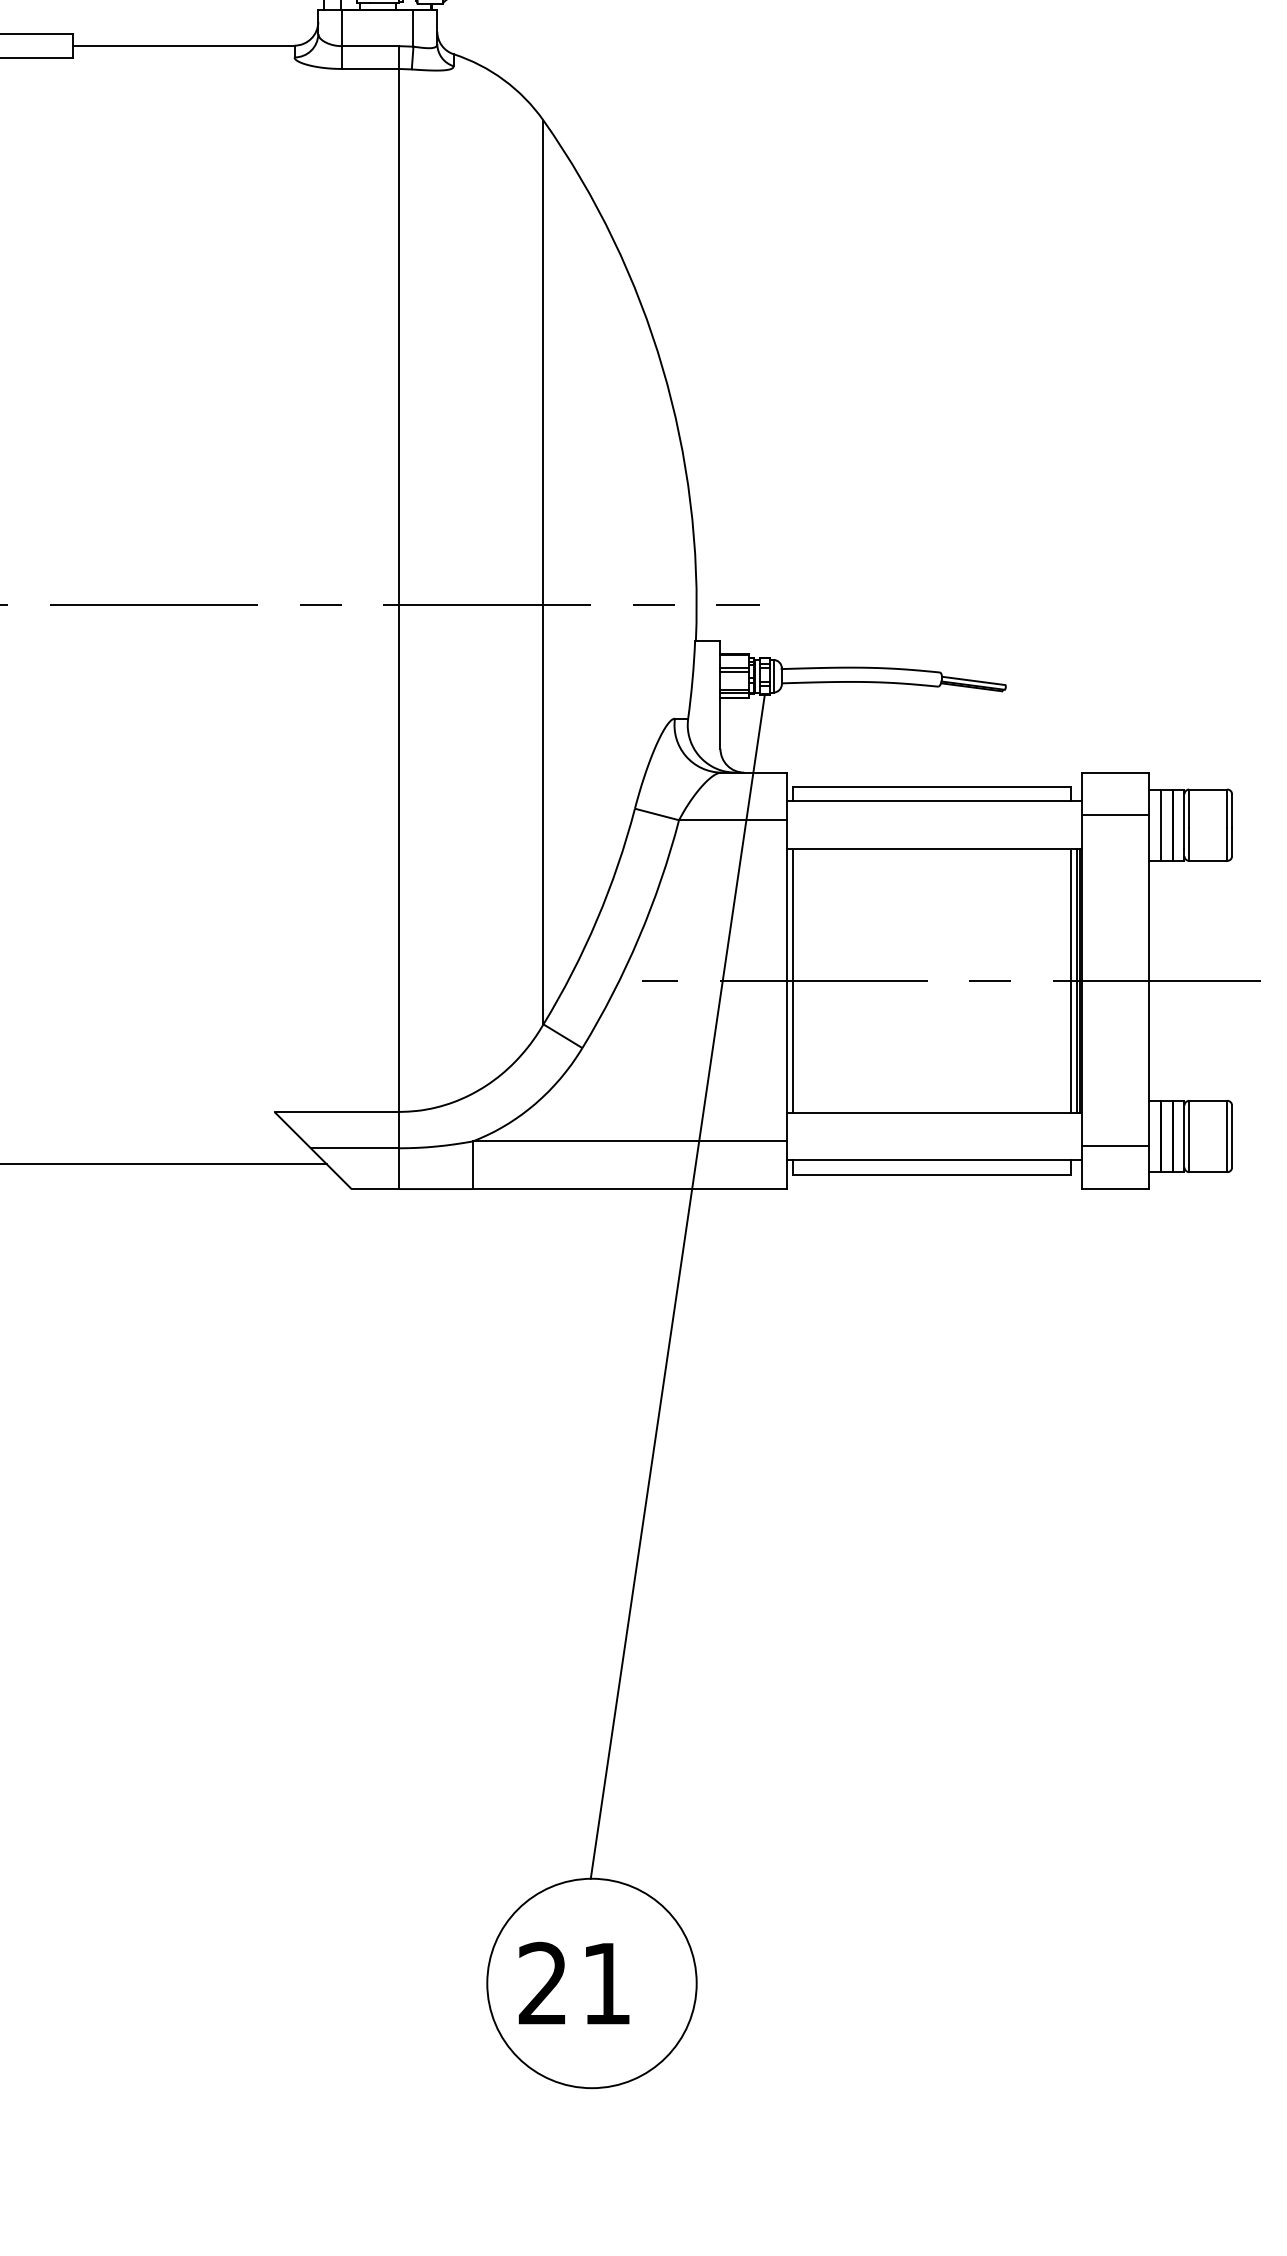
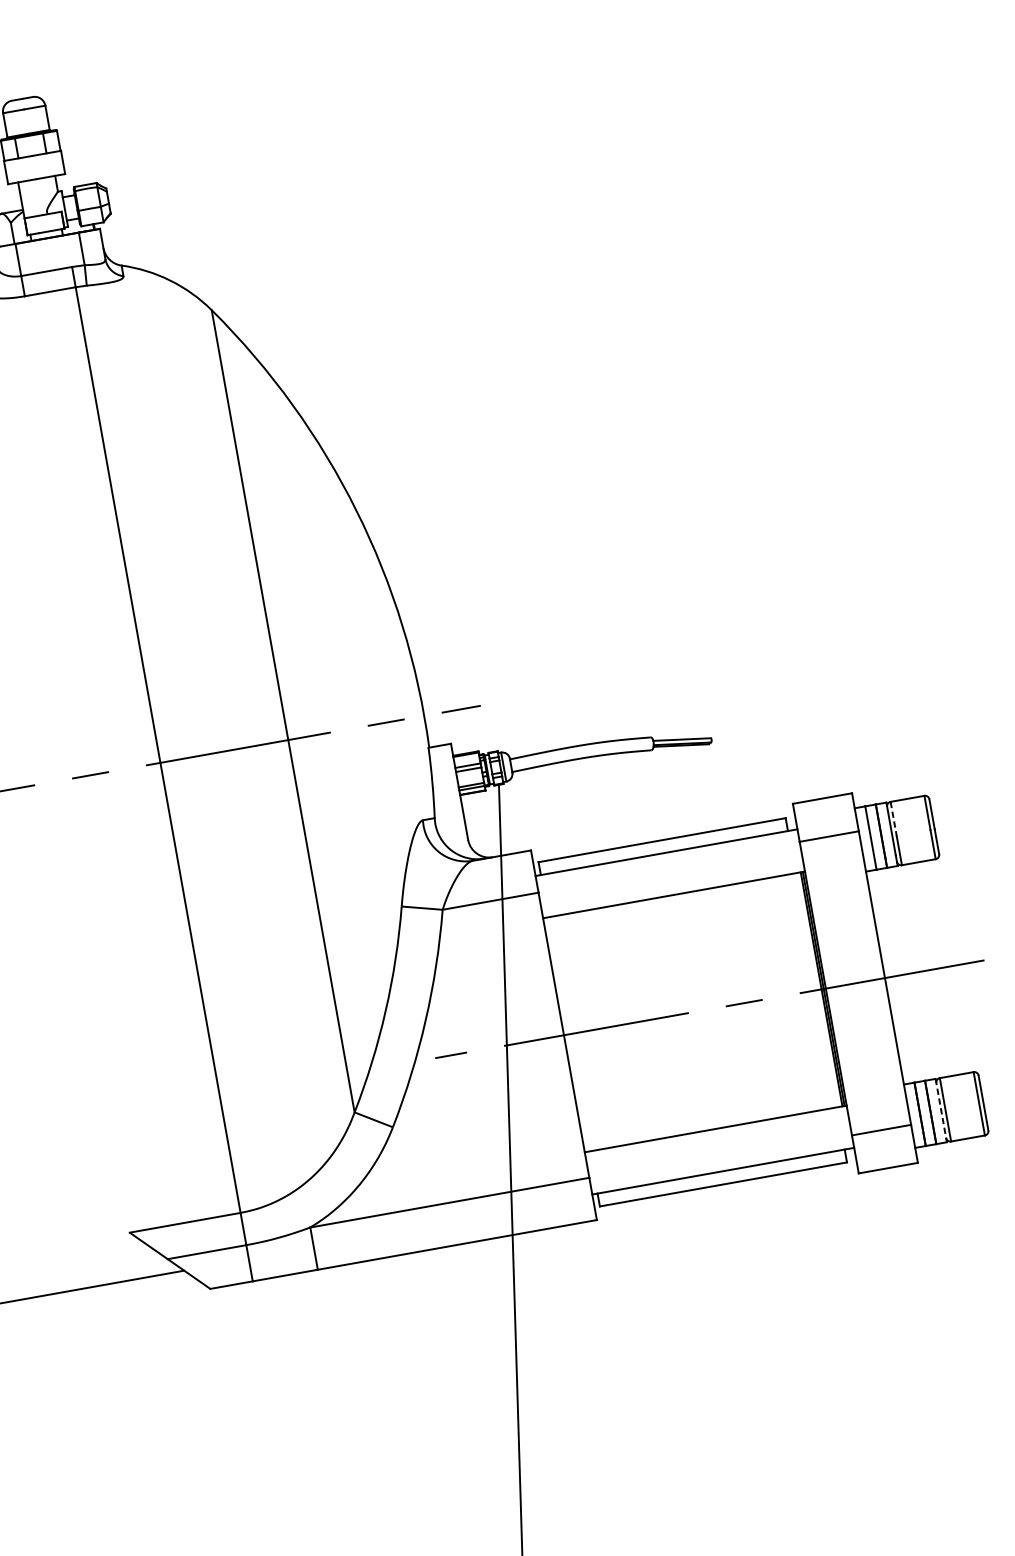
line: (1189, 809) -> (894, 819), solid -> dashed
line: (793, 980) -> (569, 1033), removed
line: (1071, 980) -> (816, 989), removed
line: (1184, 1136) -> (941, 1110), solid -> dashed

